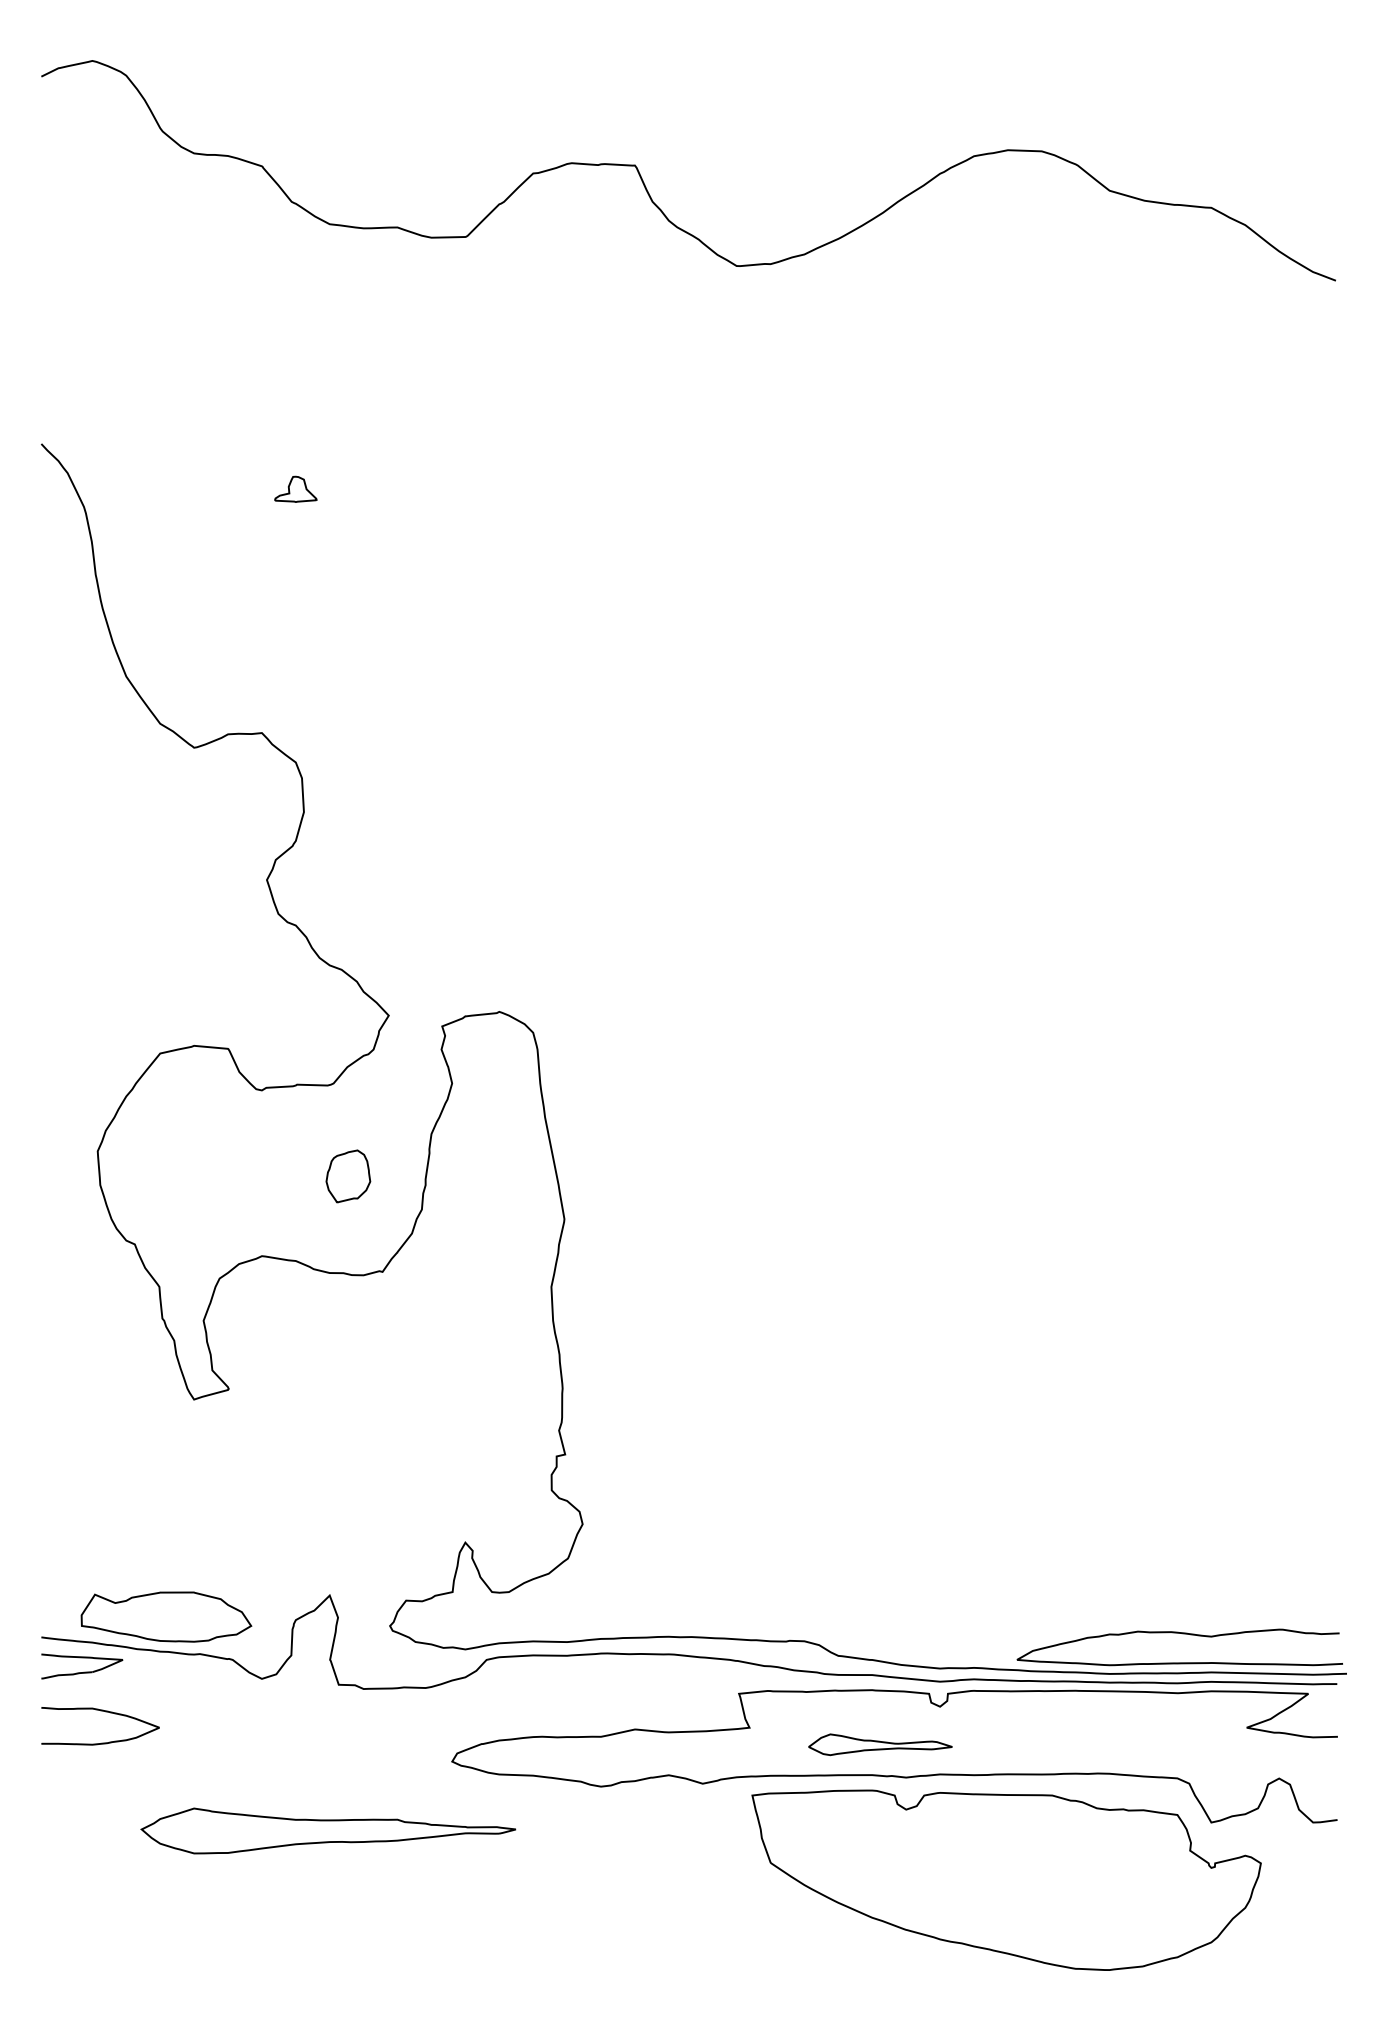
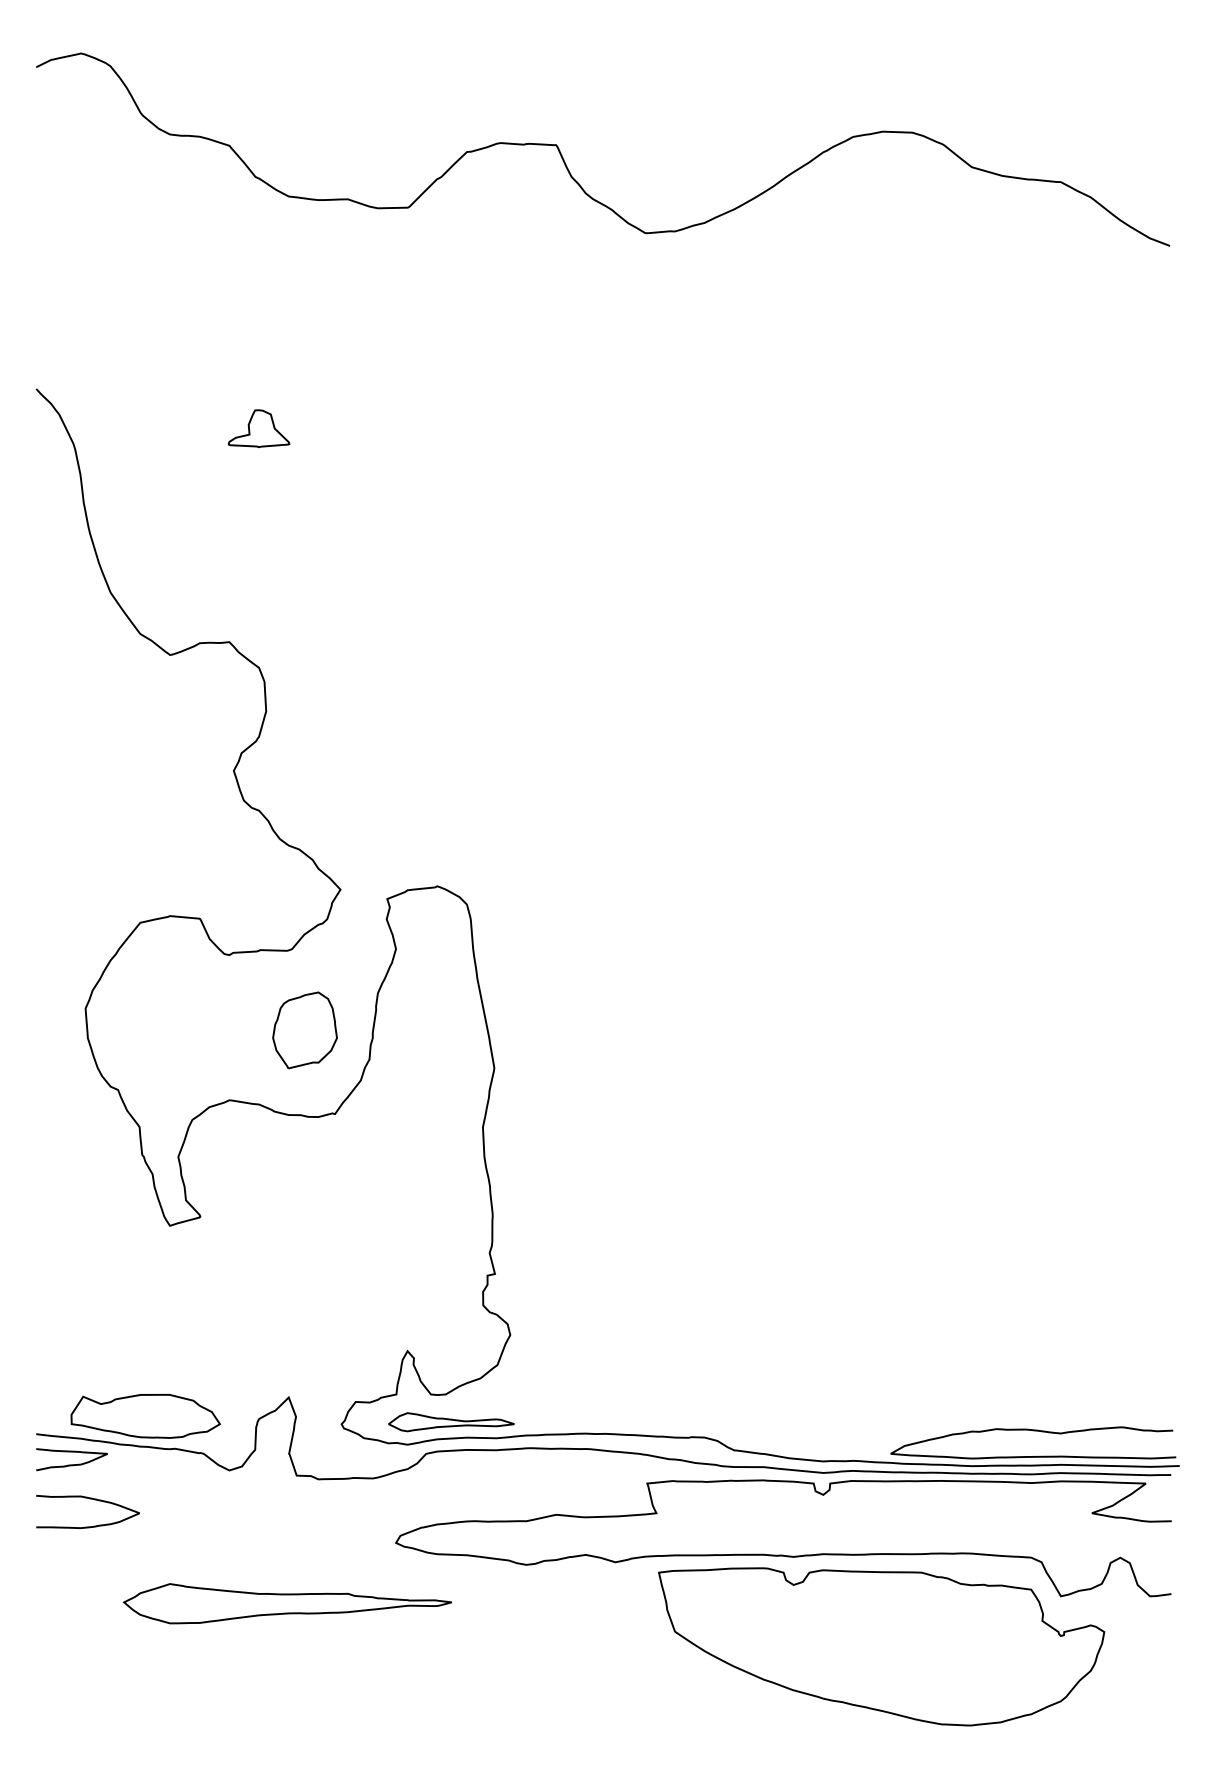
part: (295, 489) -> (258, 428), size x1.67
part: (348, 1176) -> (305, 1030), size x1.67
part: (880, 1744) -> (451, 1421), moved

